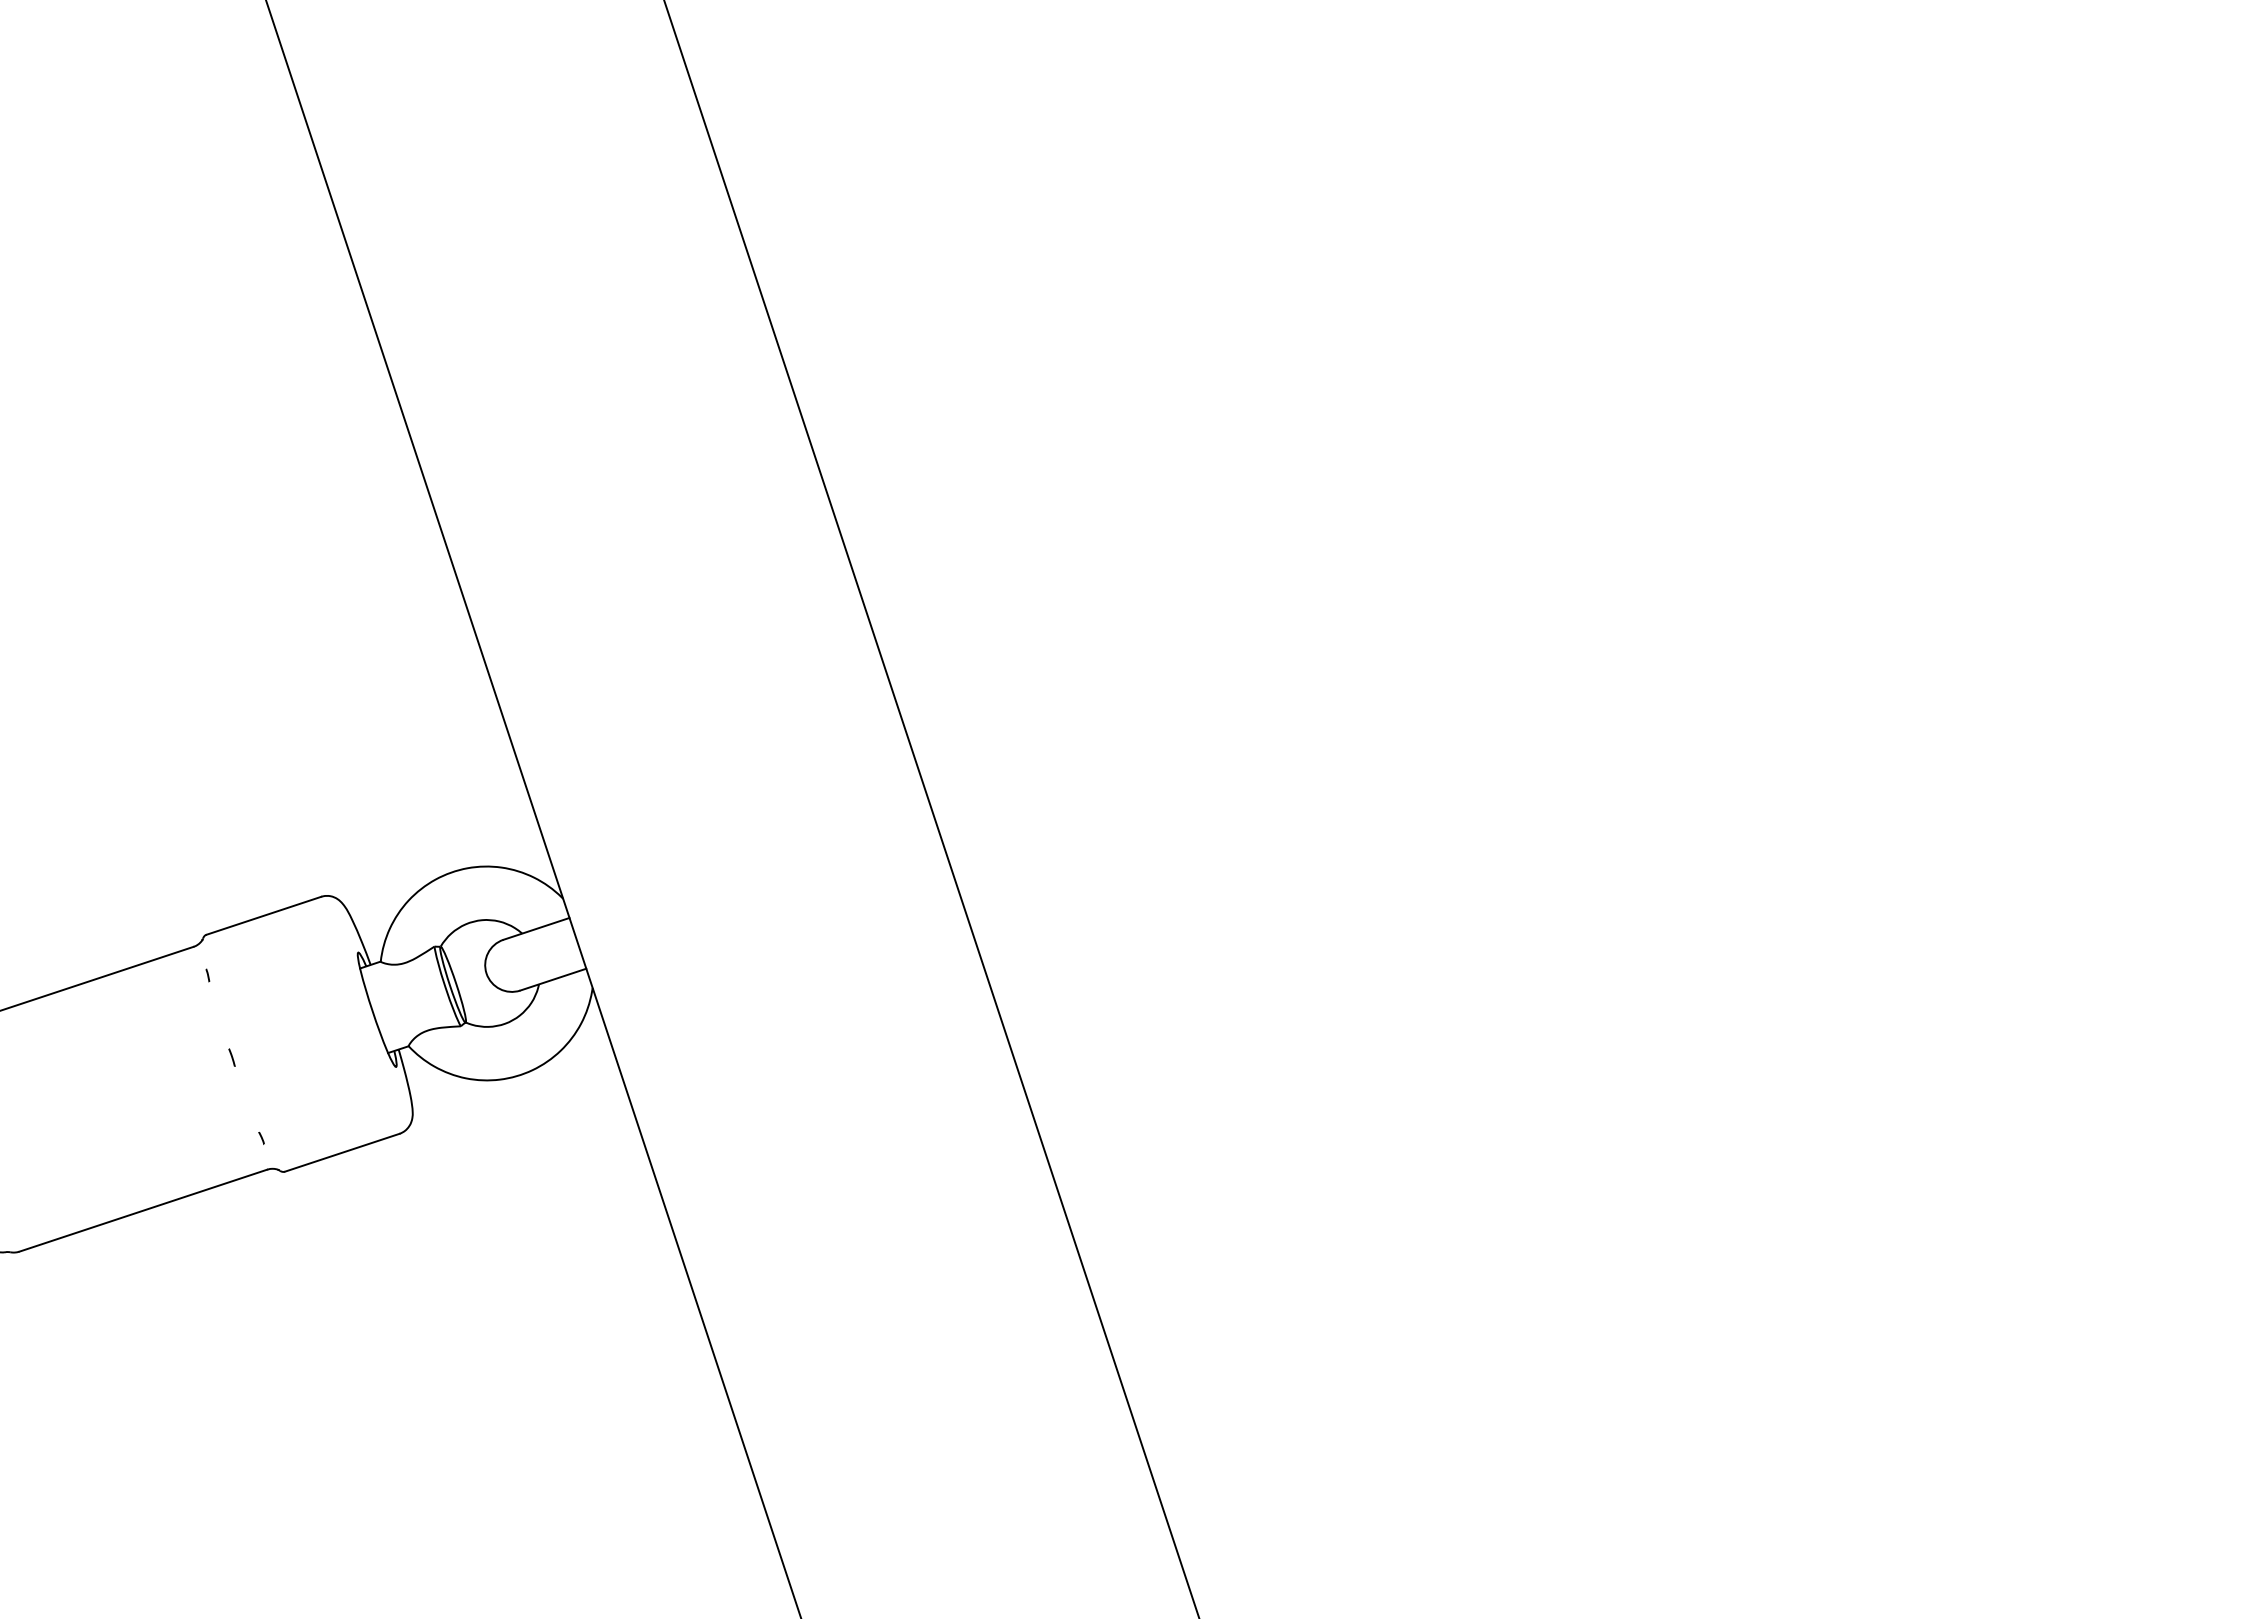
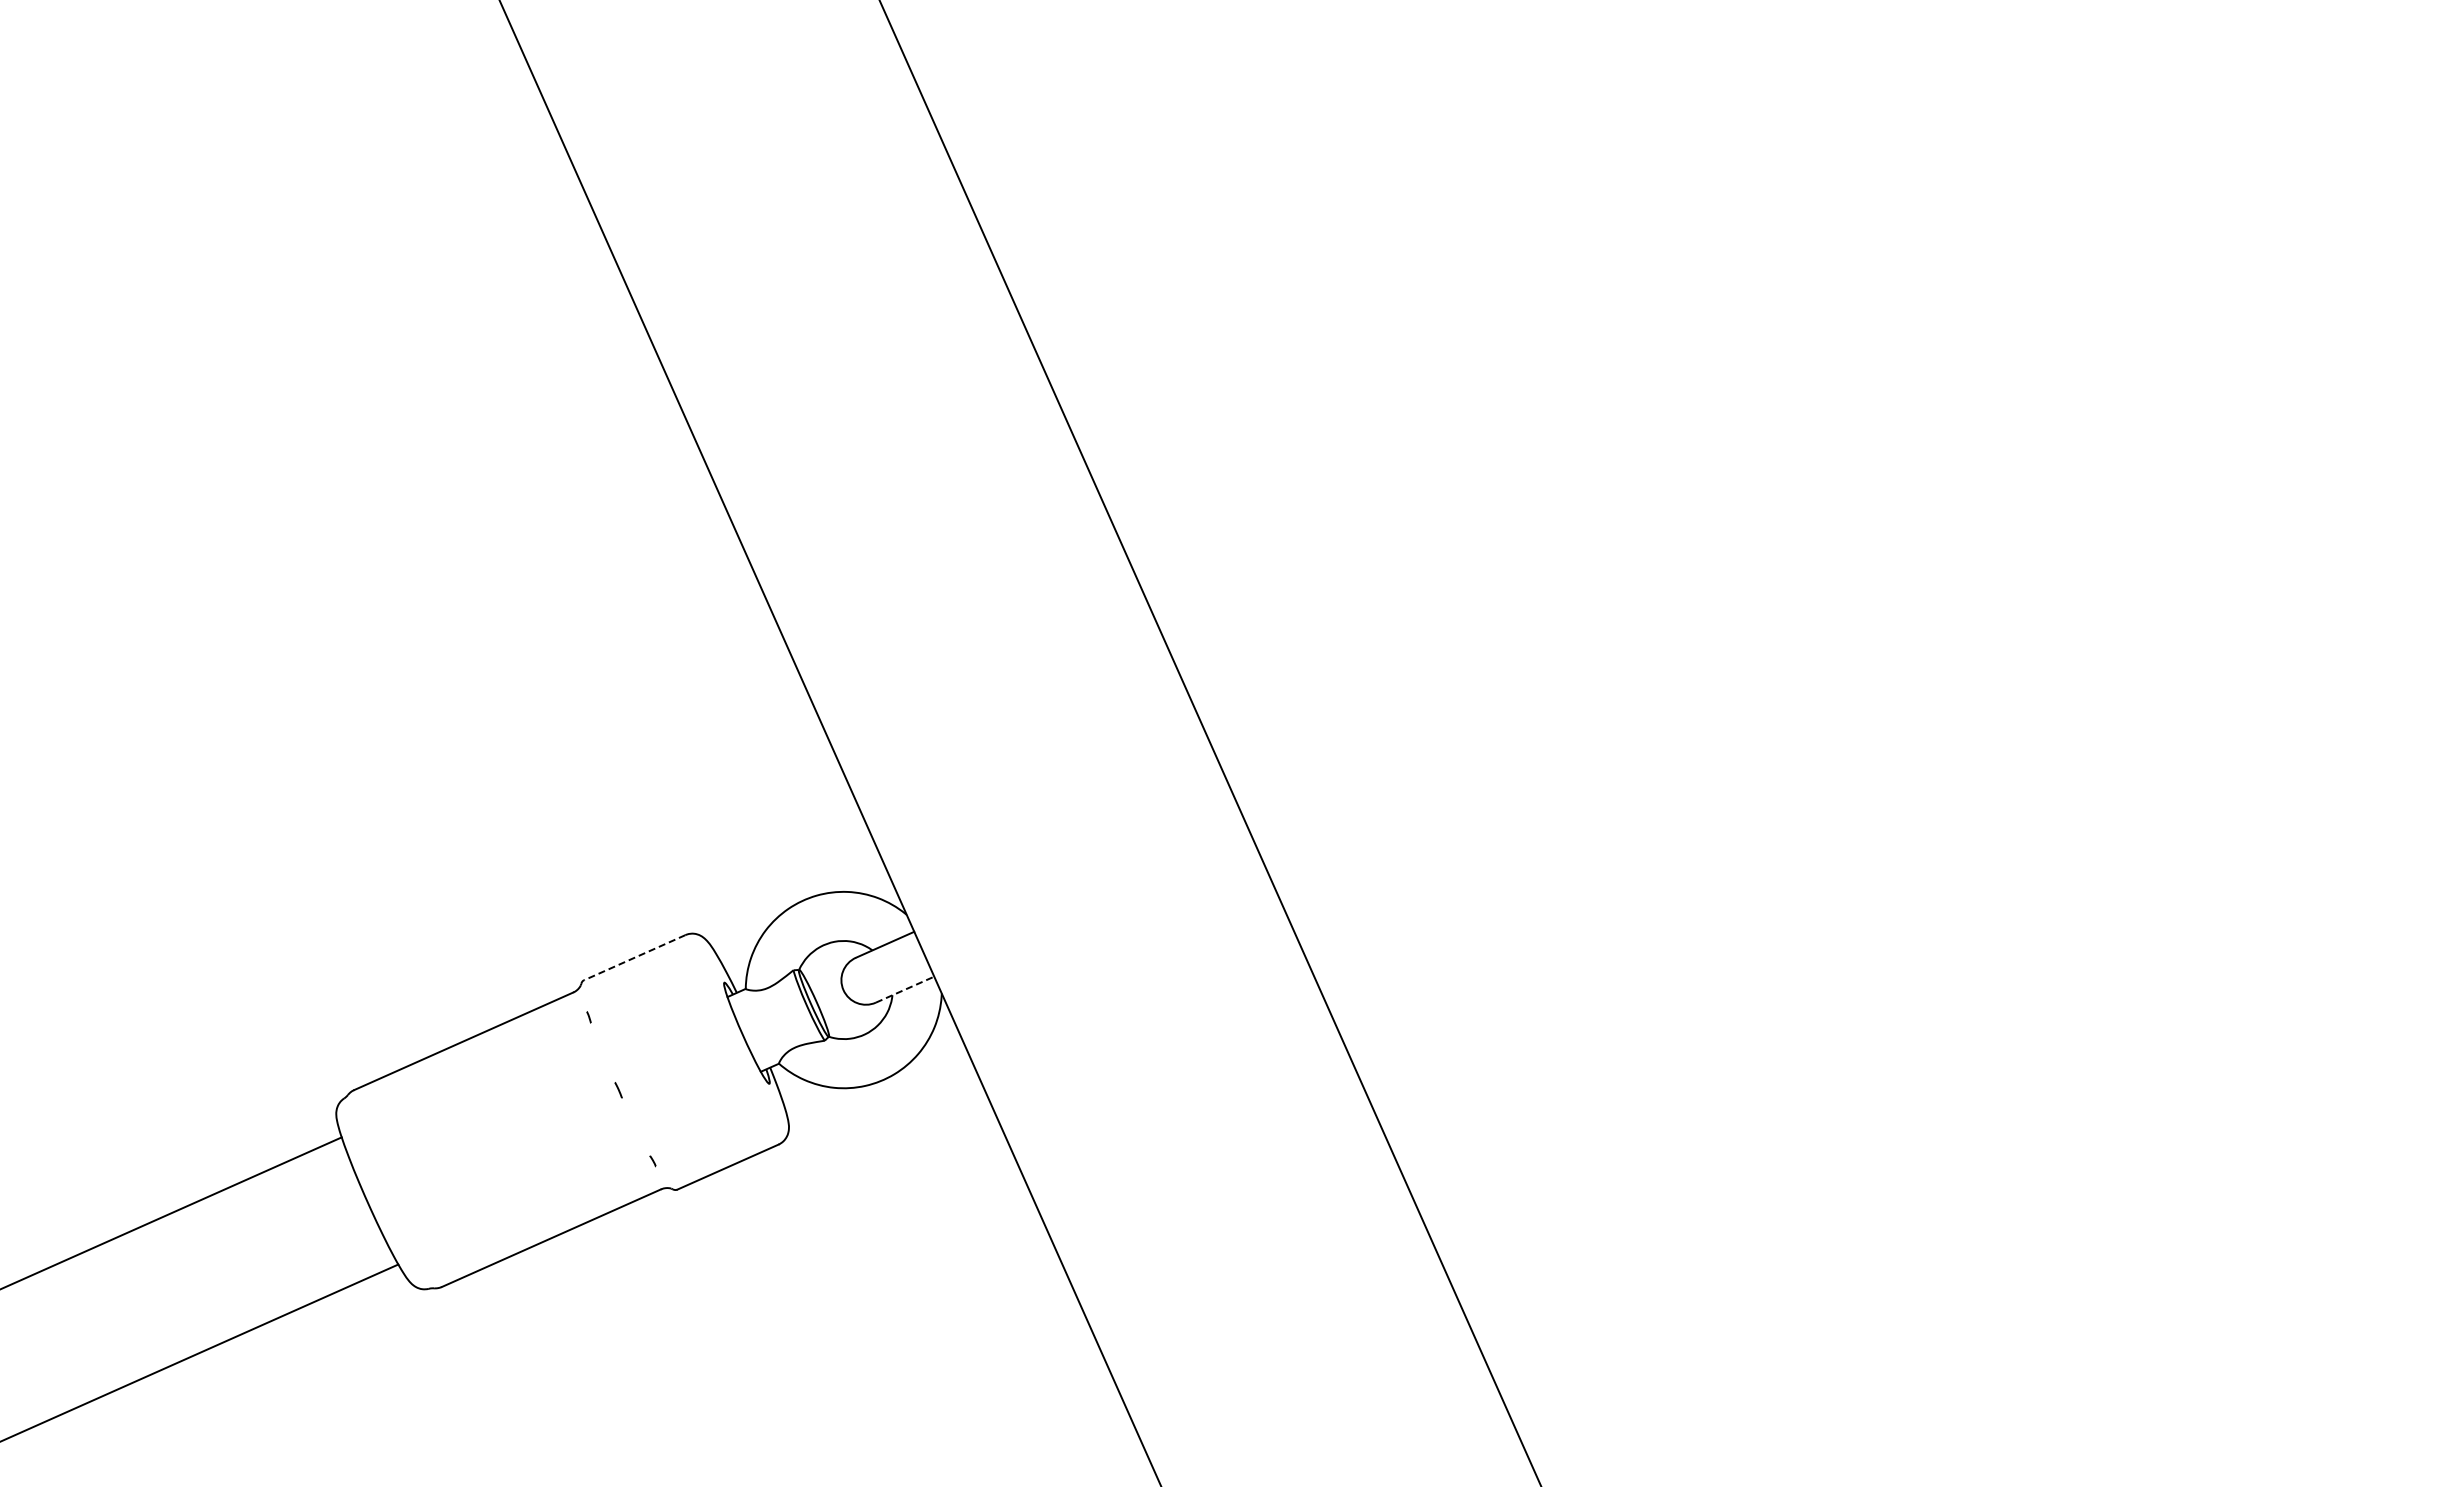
line: (263, 915) -> (634, 957), solid -> dashed
line: (553, 979) -> (905, 989), solid -> dashed

